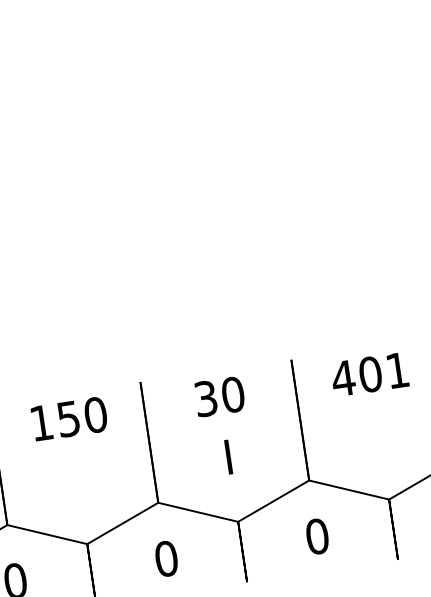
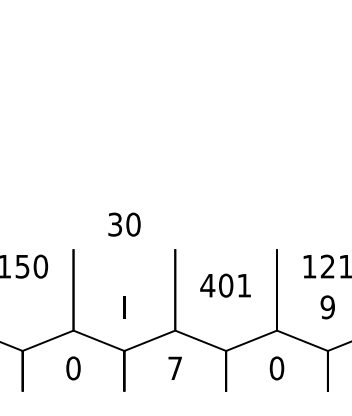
text: (369, 374) -> (225, 285), moved
text: (219, 396) -> (124, 224), moved
text: (317, 536) -> (175, 368), 0 -> 7

